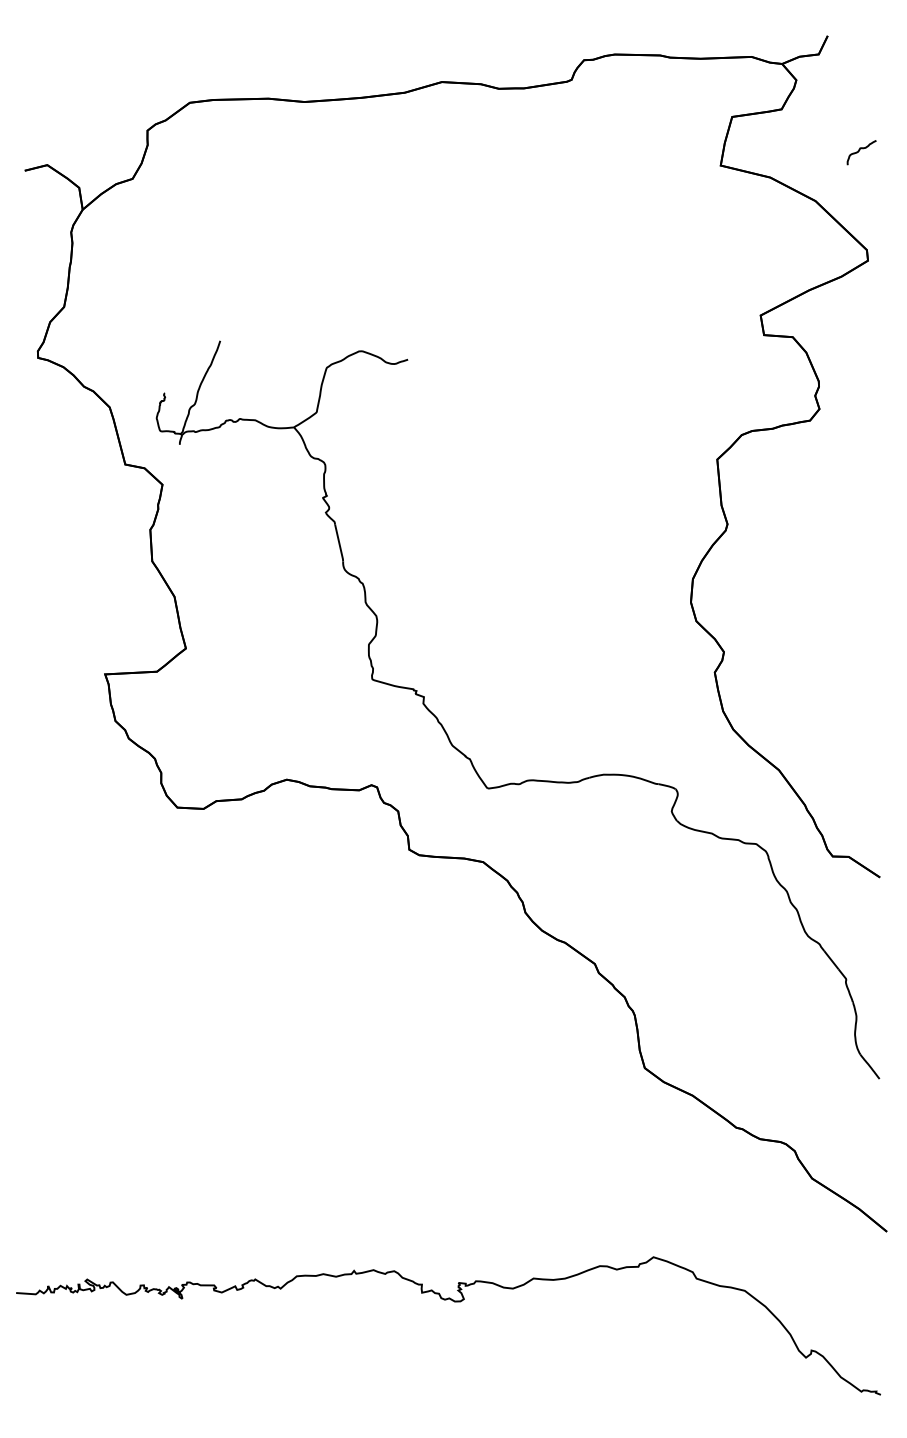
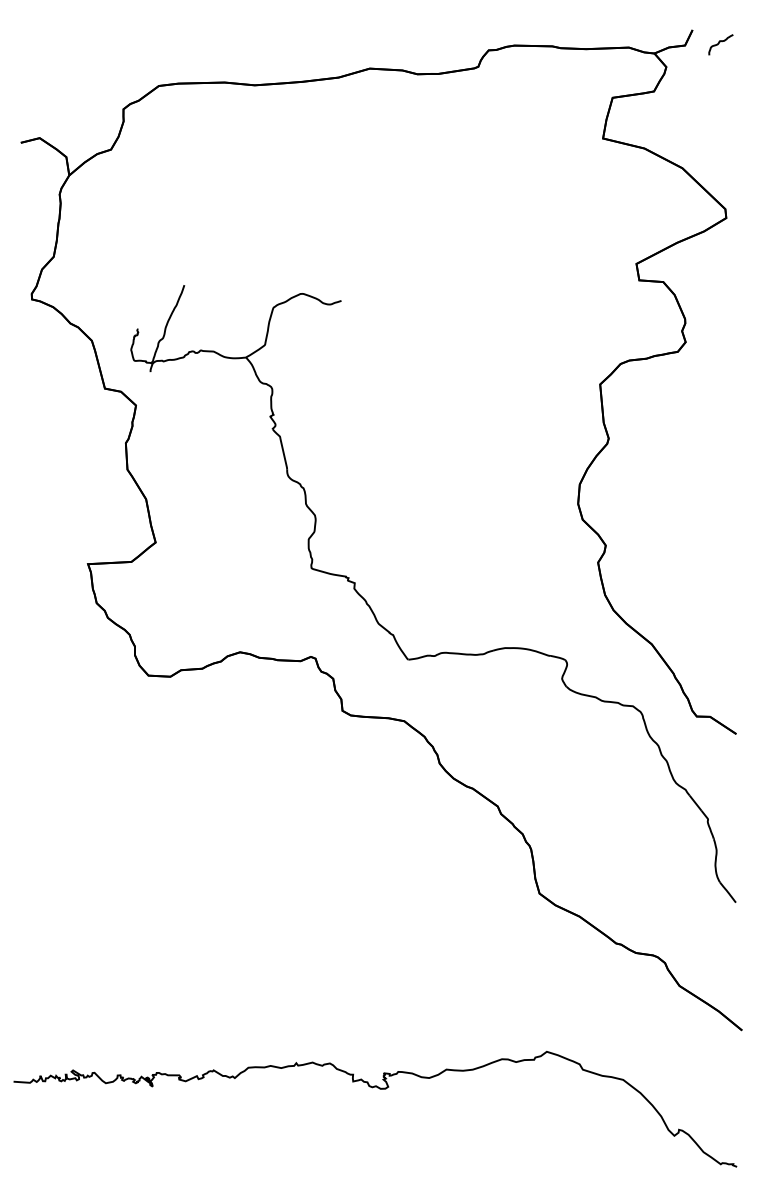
curve: (860, 150) -> (719, 43), moved

